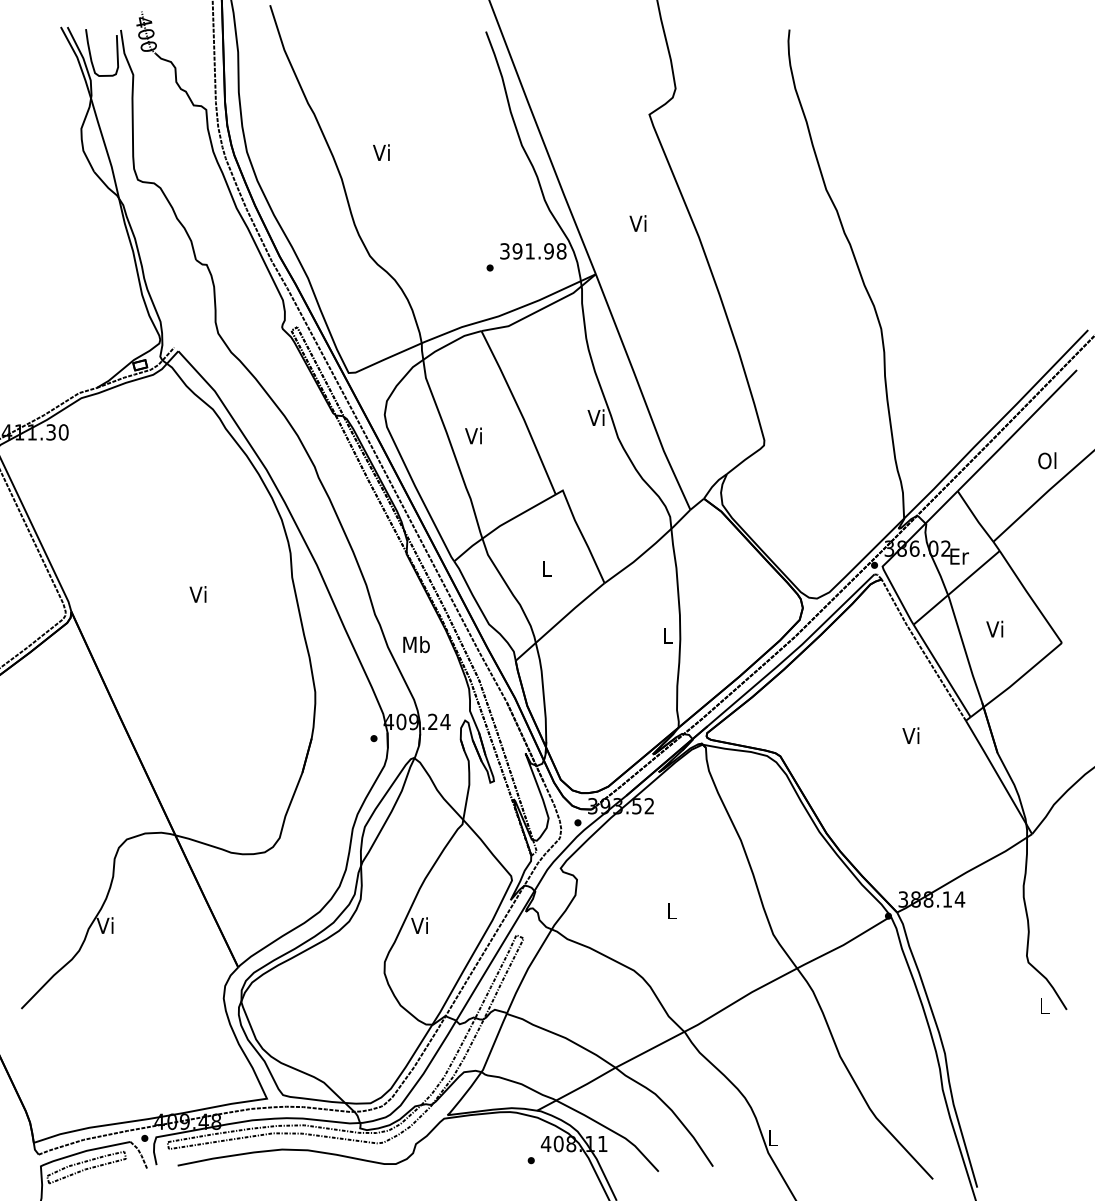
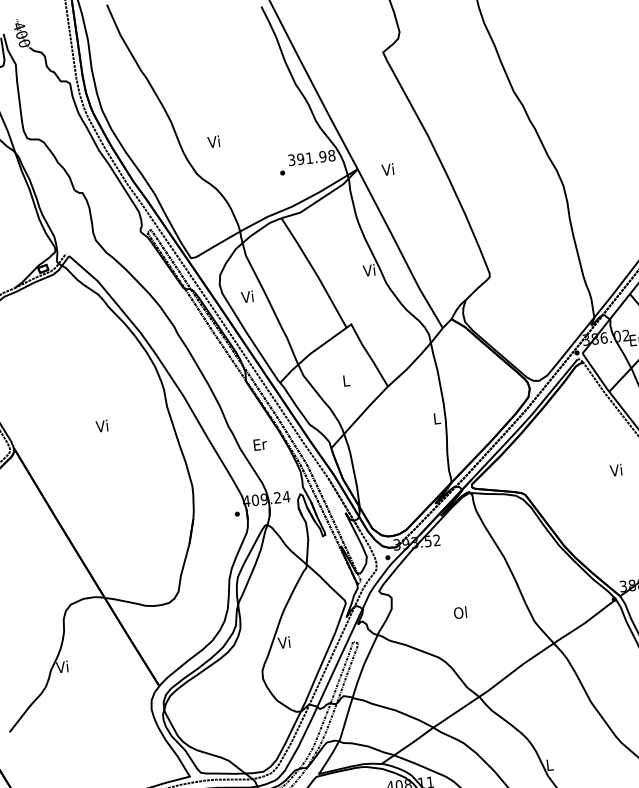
text: (381, 152) -> (213, 141), moved
text: (637, 223) -> (387, 169), moved
text: (473, 435) -> (247, 296), moved
text: (416, 644) -> (260, 444), Mb -> Er
text: (670, 910) -> (459, 612), L -> Ol

